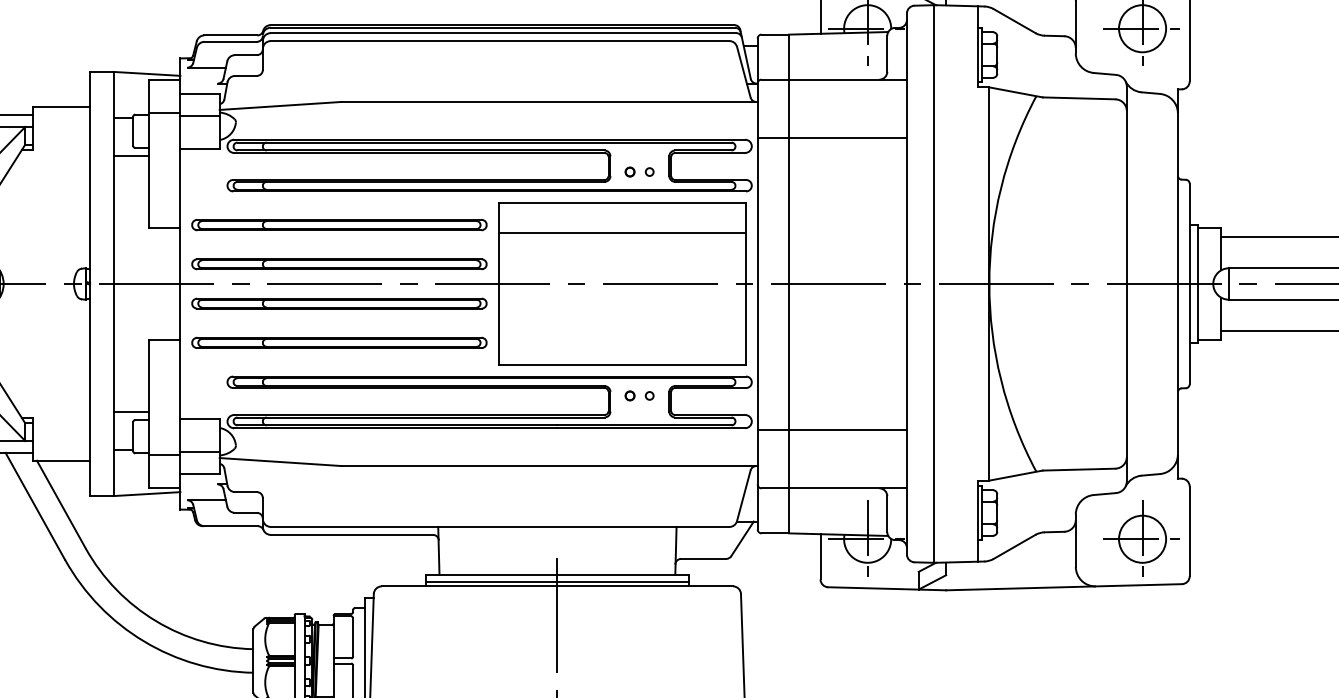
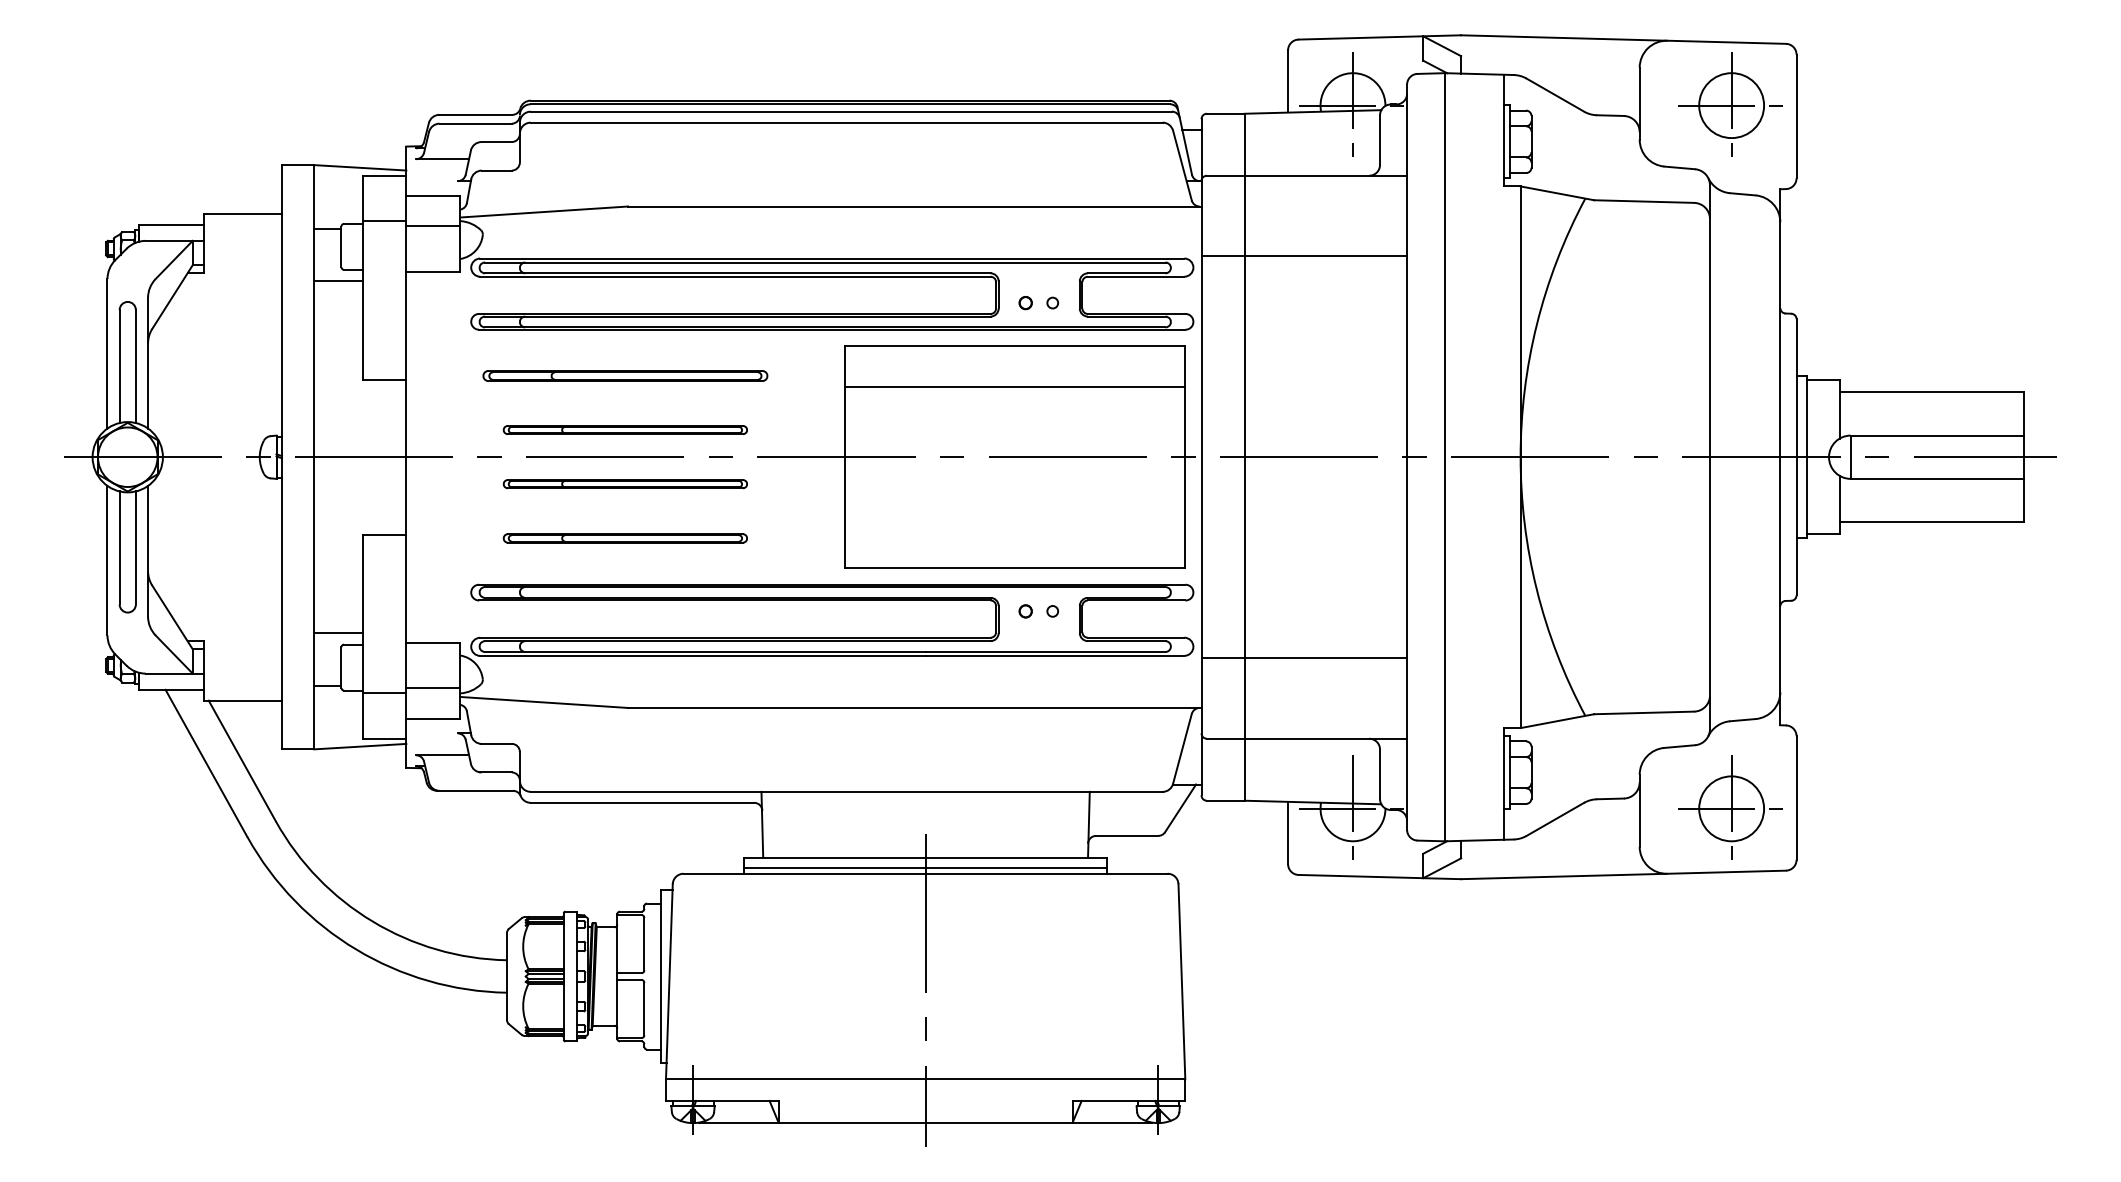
part: (339, 224) -> (625, 375), size x0.7
part: (339, 263) -> (625, 429), size x0.6
part: (339, 303) -> (625, 483), size x0.6
part: (339, 342) -> (625, 538), size x0.6

